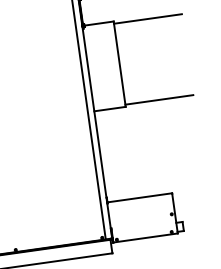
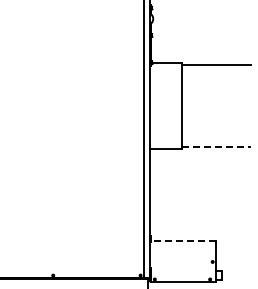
line: (159, 99) -> (216, 146), solid -> dashed
line: (140, 198) -> (183, 241), solid -> dashed

